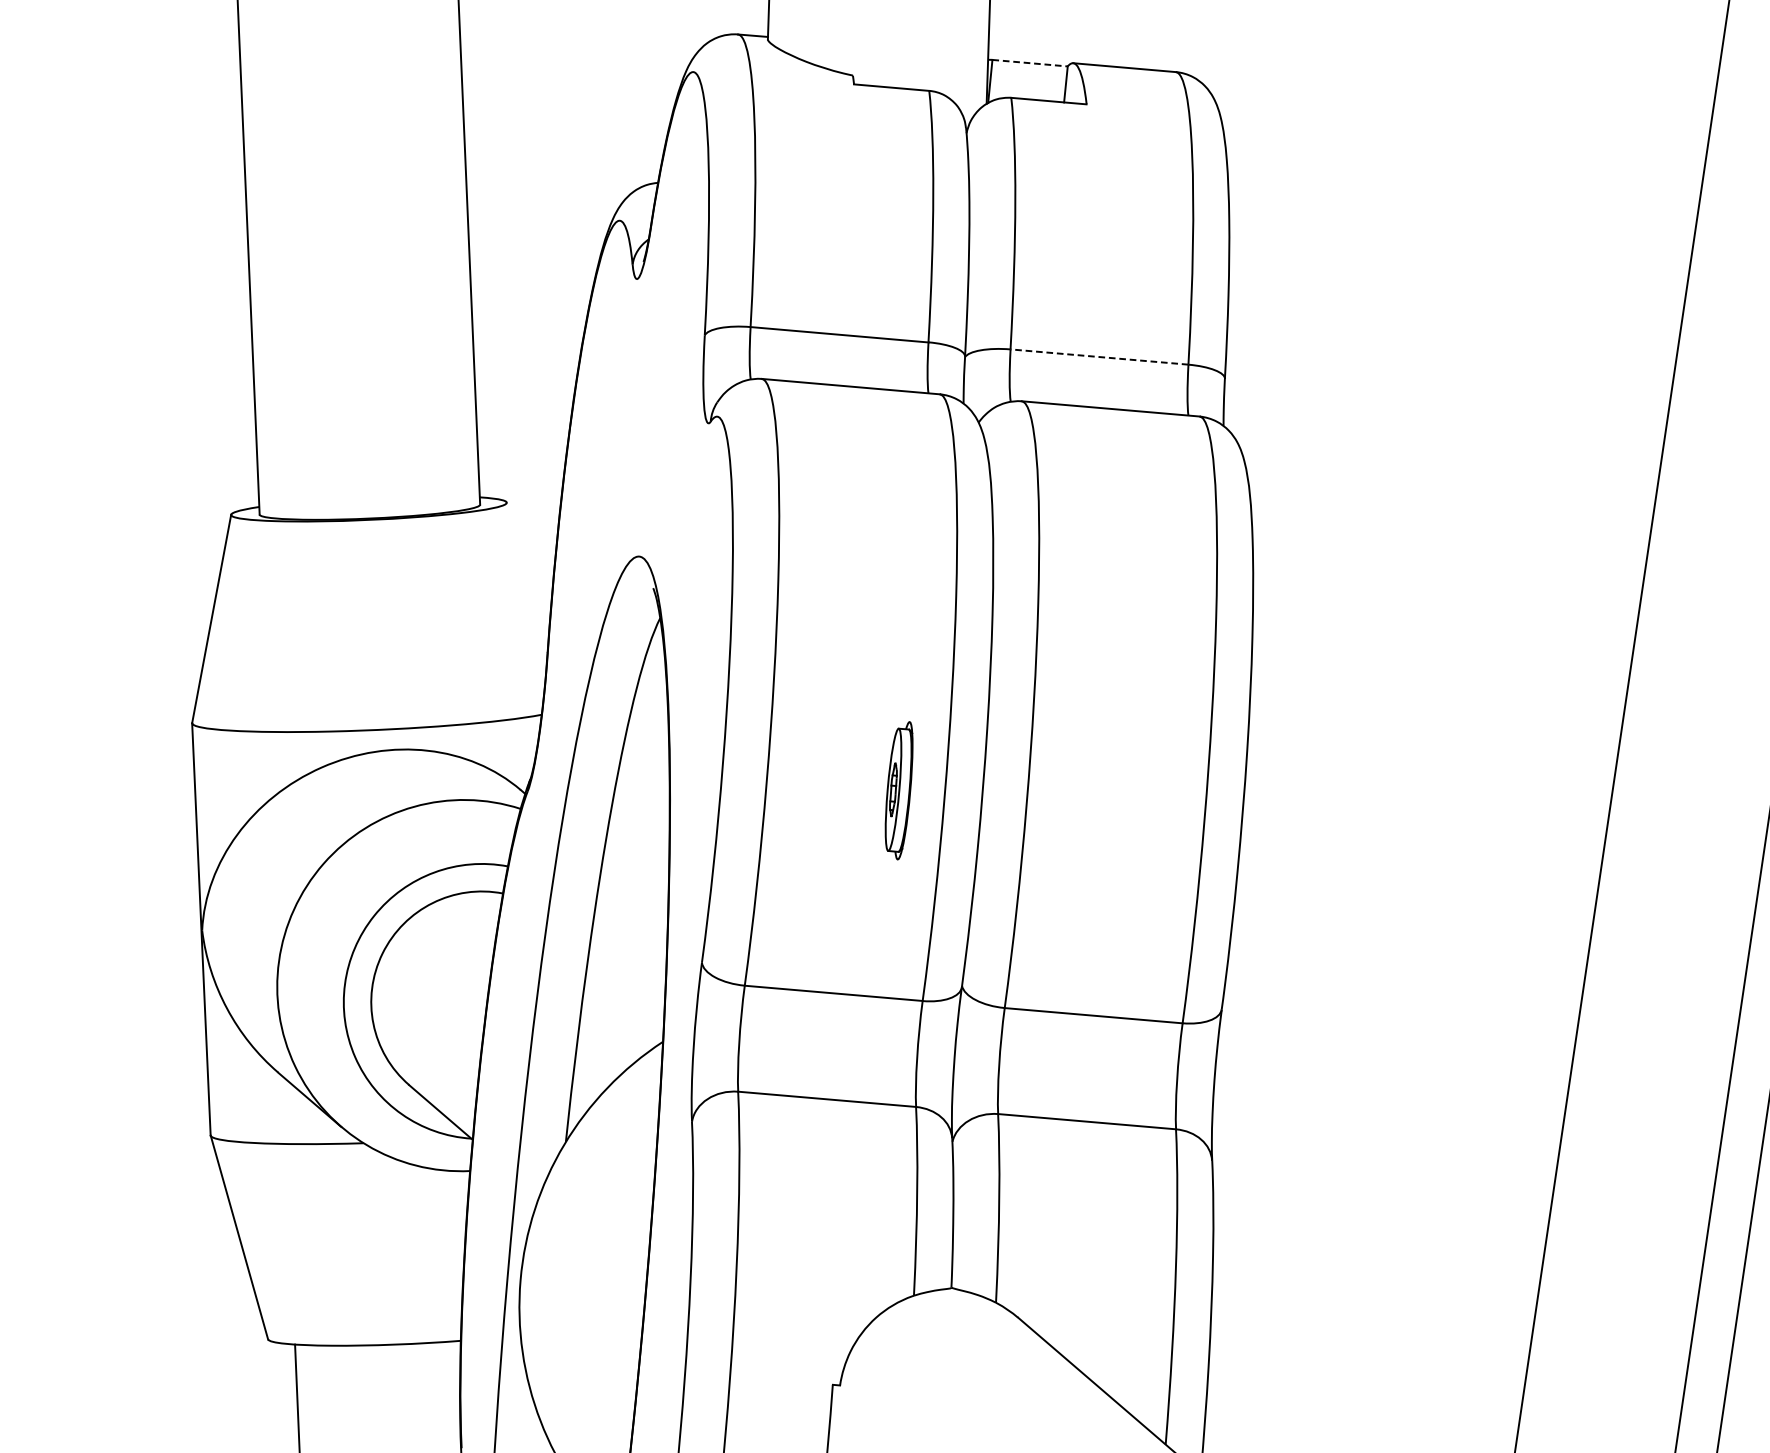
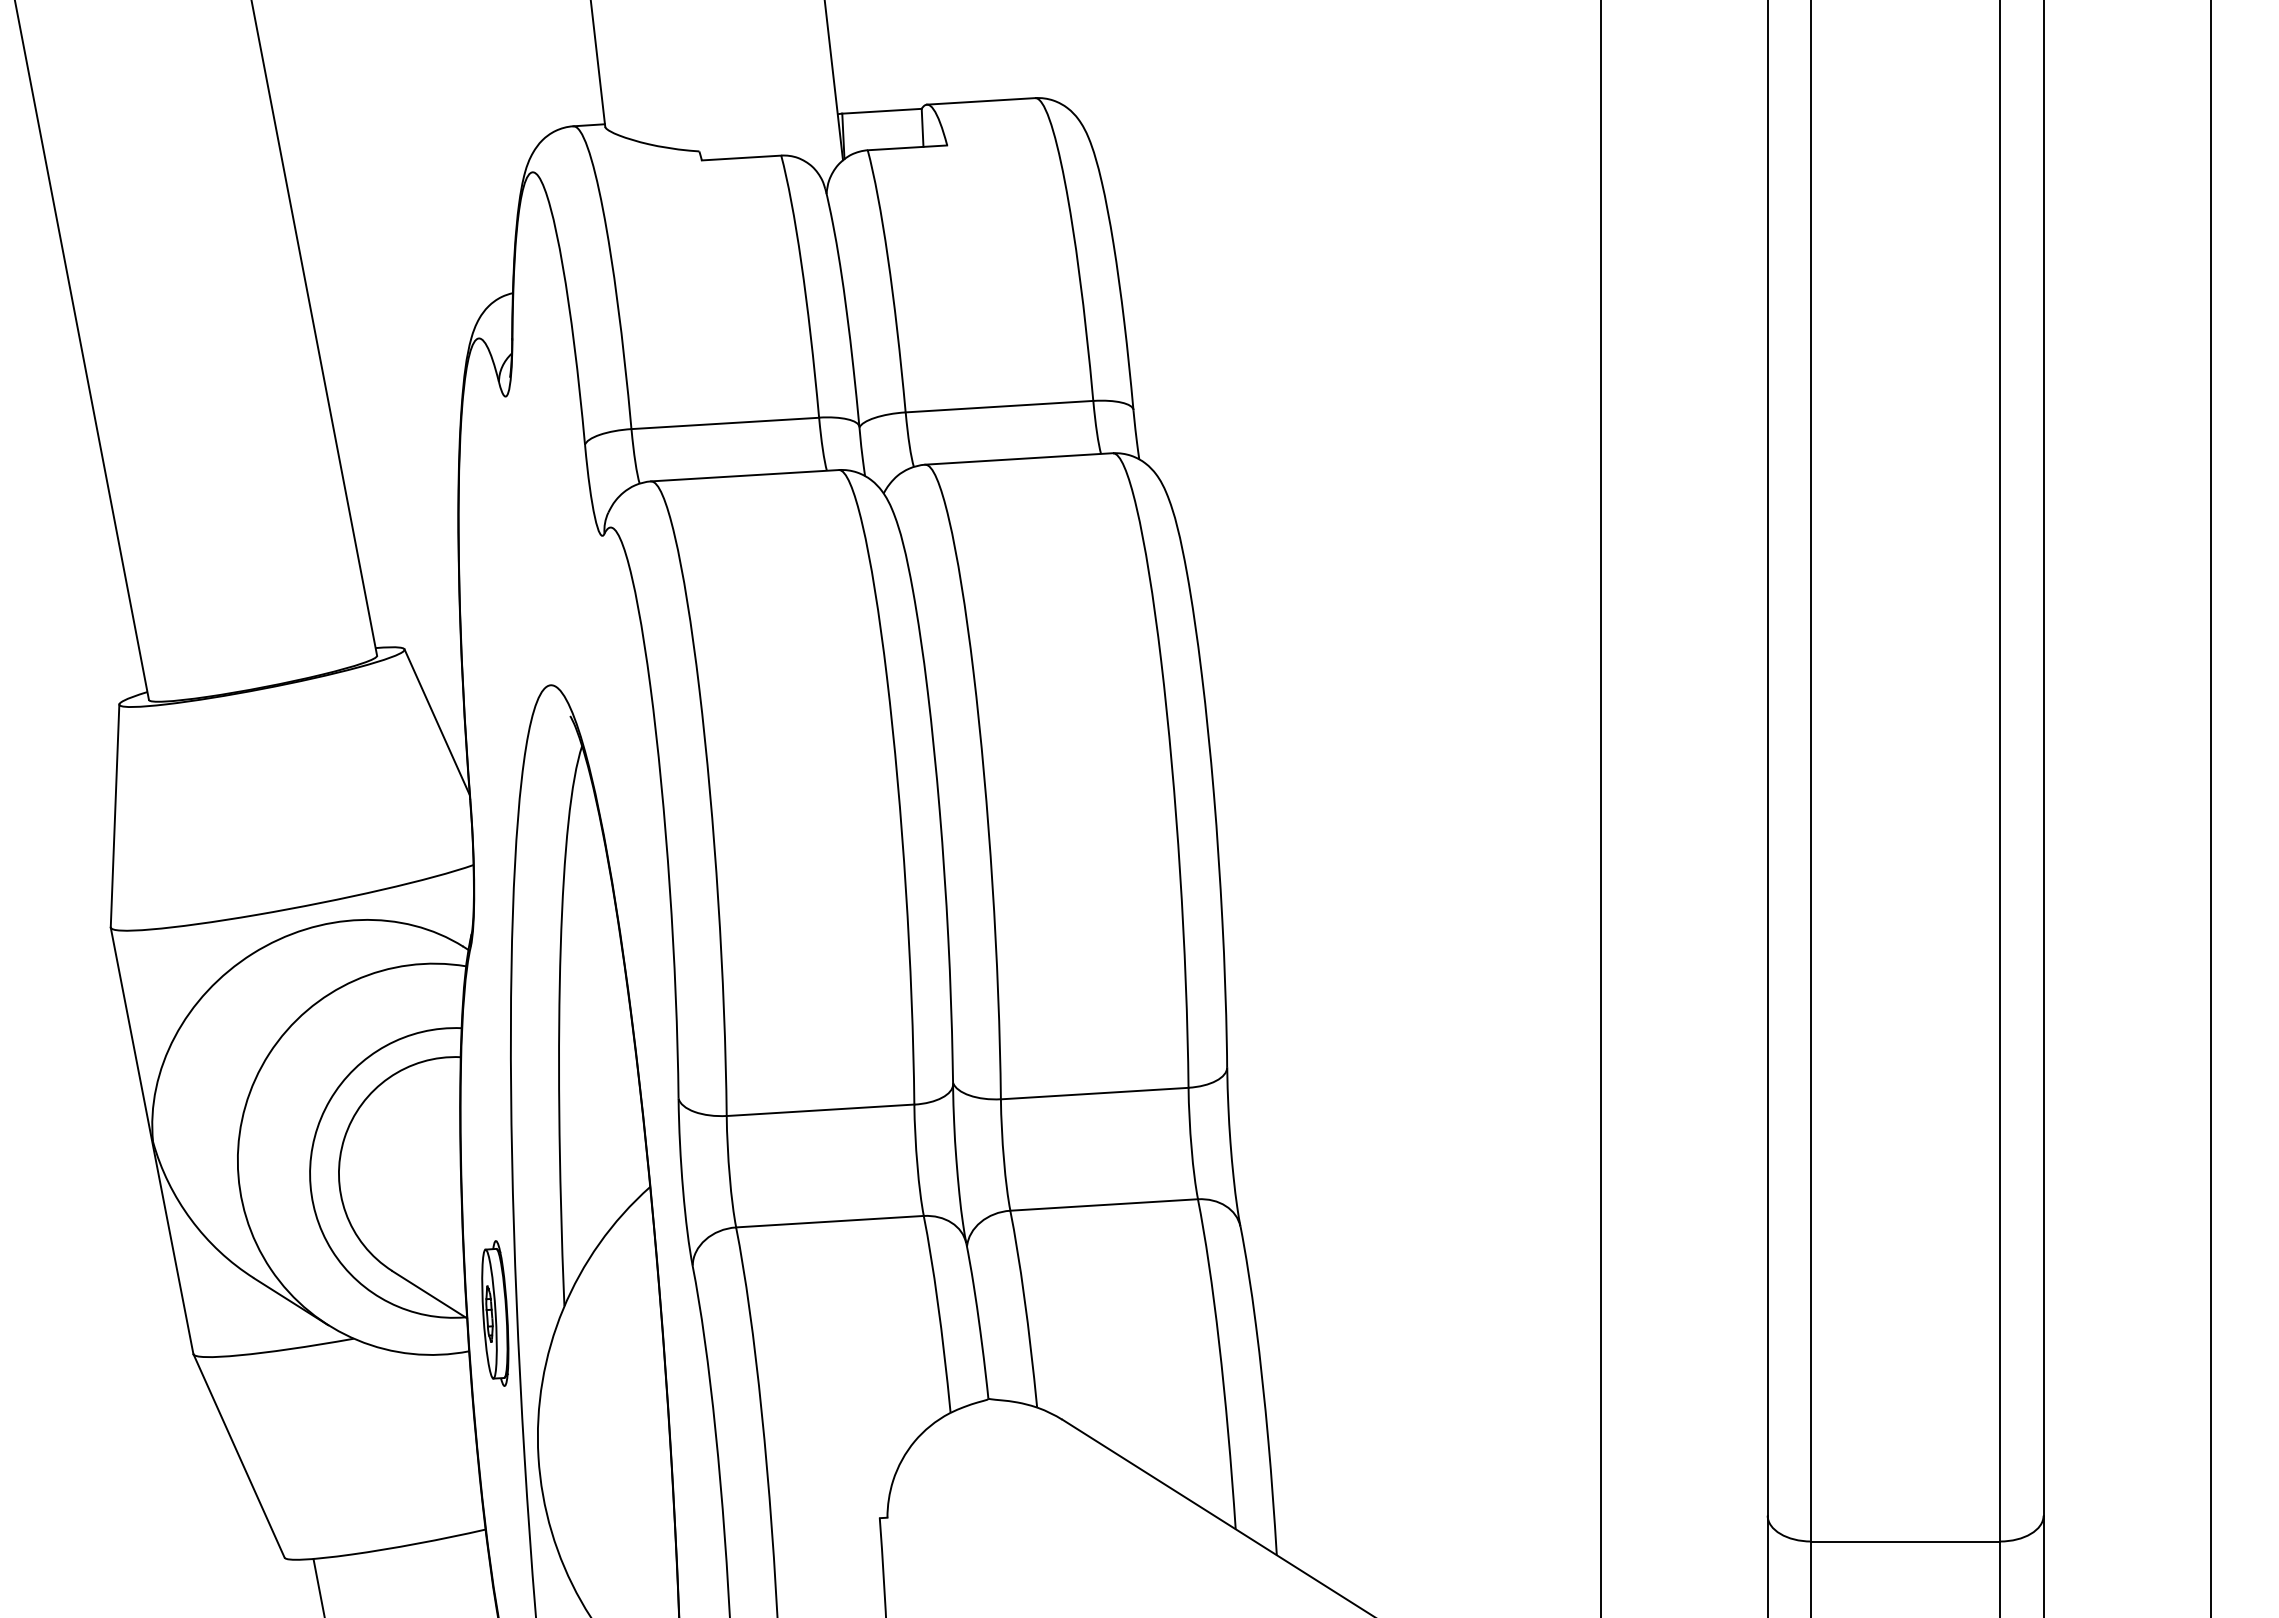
line: (1030, 63) -> (882, 111), dashed -> solid
line: (1099, 356) -> (999, 406), dashed -> solid
line: (526, 575) -> (436, 722), added
part: (899, 790) -> (495, 1313), moved

